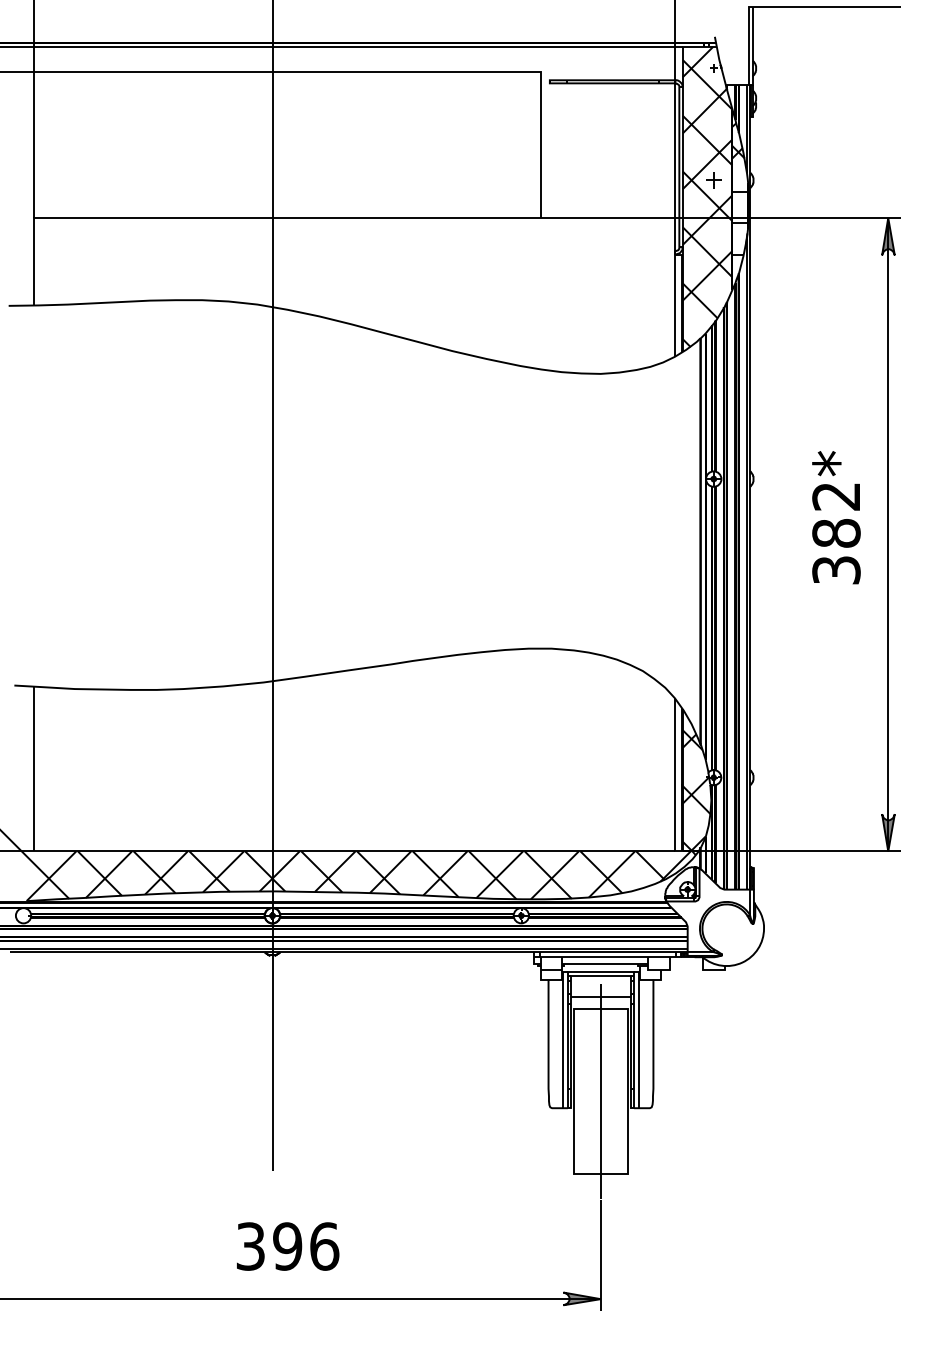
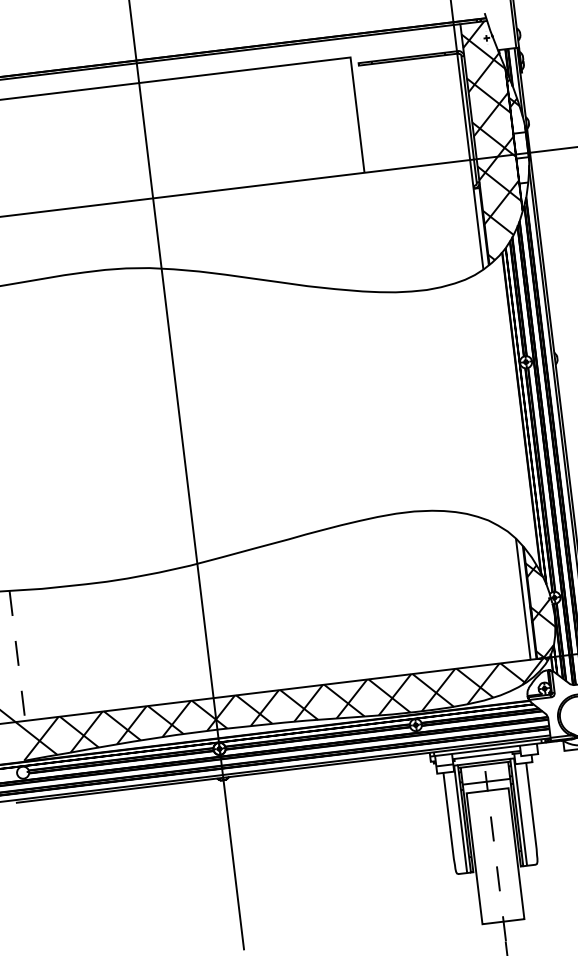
part: (713, 180) -> (497, 126), removed
line: (34, 769) -> (17, 656), solid -> dashed
line: (601, 1091) -> (495, 856), solid -> dashed

